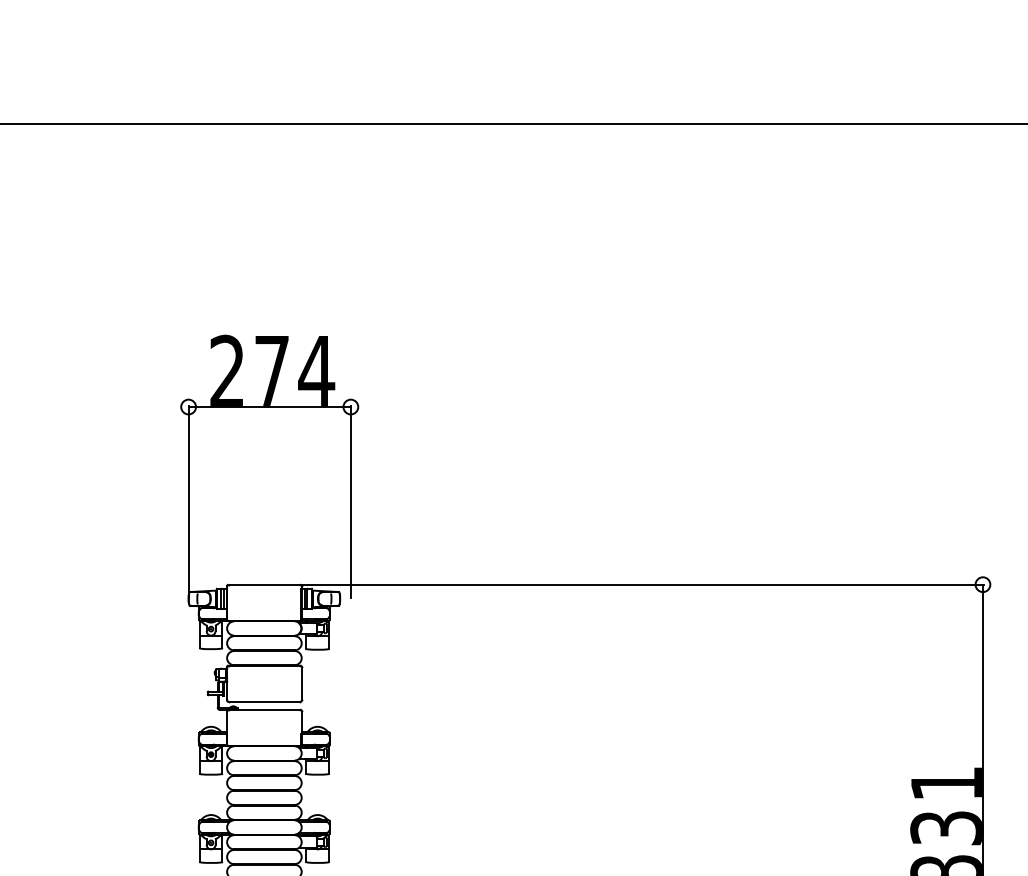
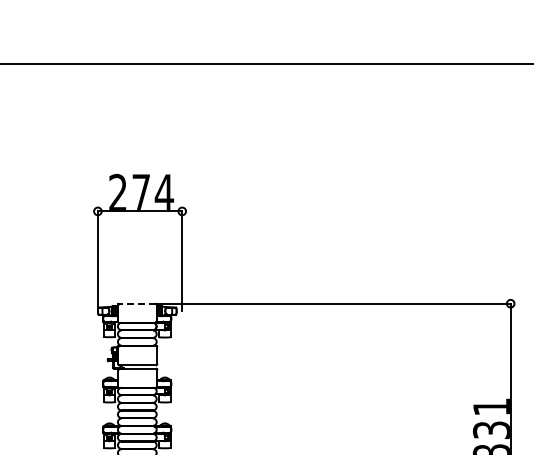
line: (264, 584) -> (137, 303), solid -> dashed

